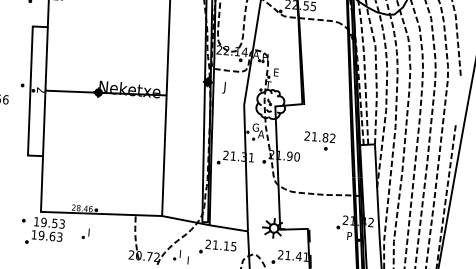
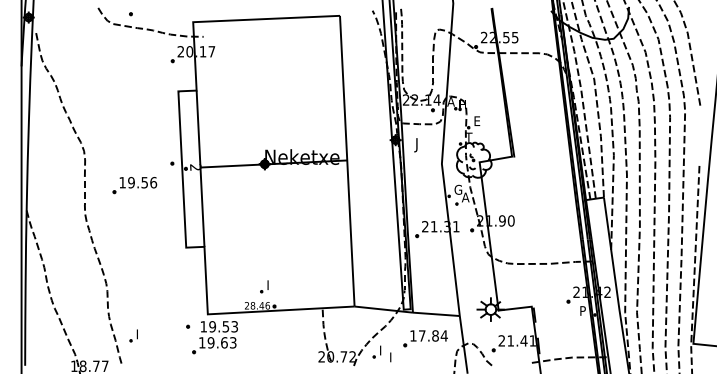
part: (319, 141) -> (536, 199), removed
part: (86, 233) -> (264, 286), moved
text: (220, 245) -> (428, 335), 21.15 -> 17.84

